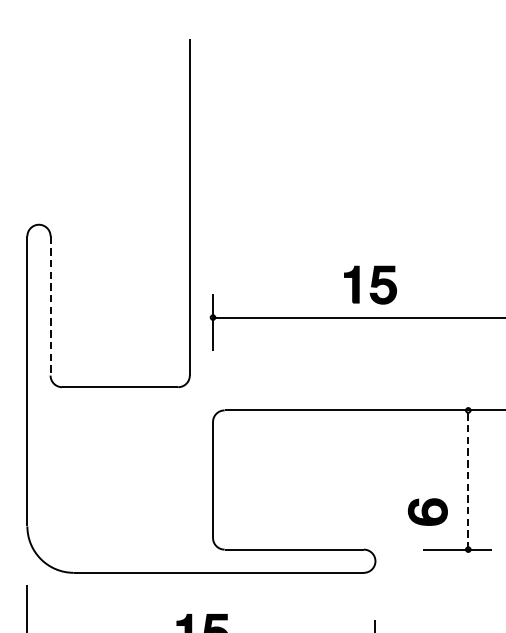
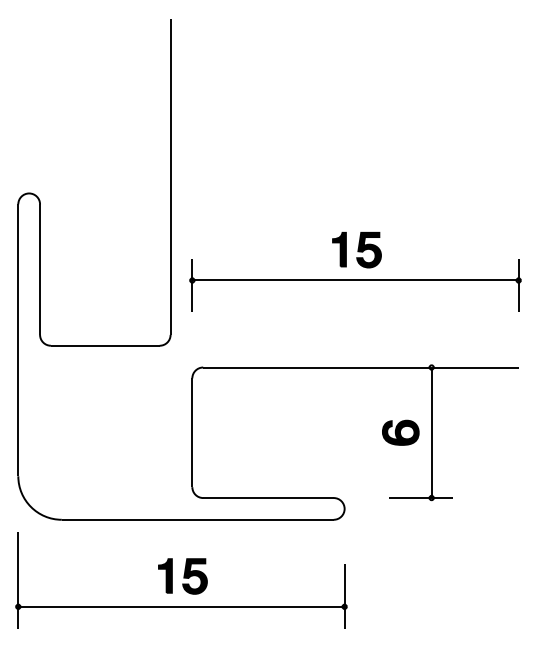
part: (369, 285) -> (356, 250), moved
line: (51, 306) -> (40, 270), dashed -> solid
line: (468, 479) -> (431, 432), dashed -> solid
part: (427, 511) -> (400, 432), moved

